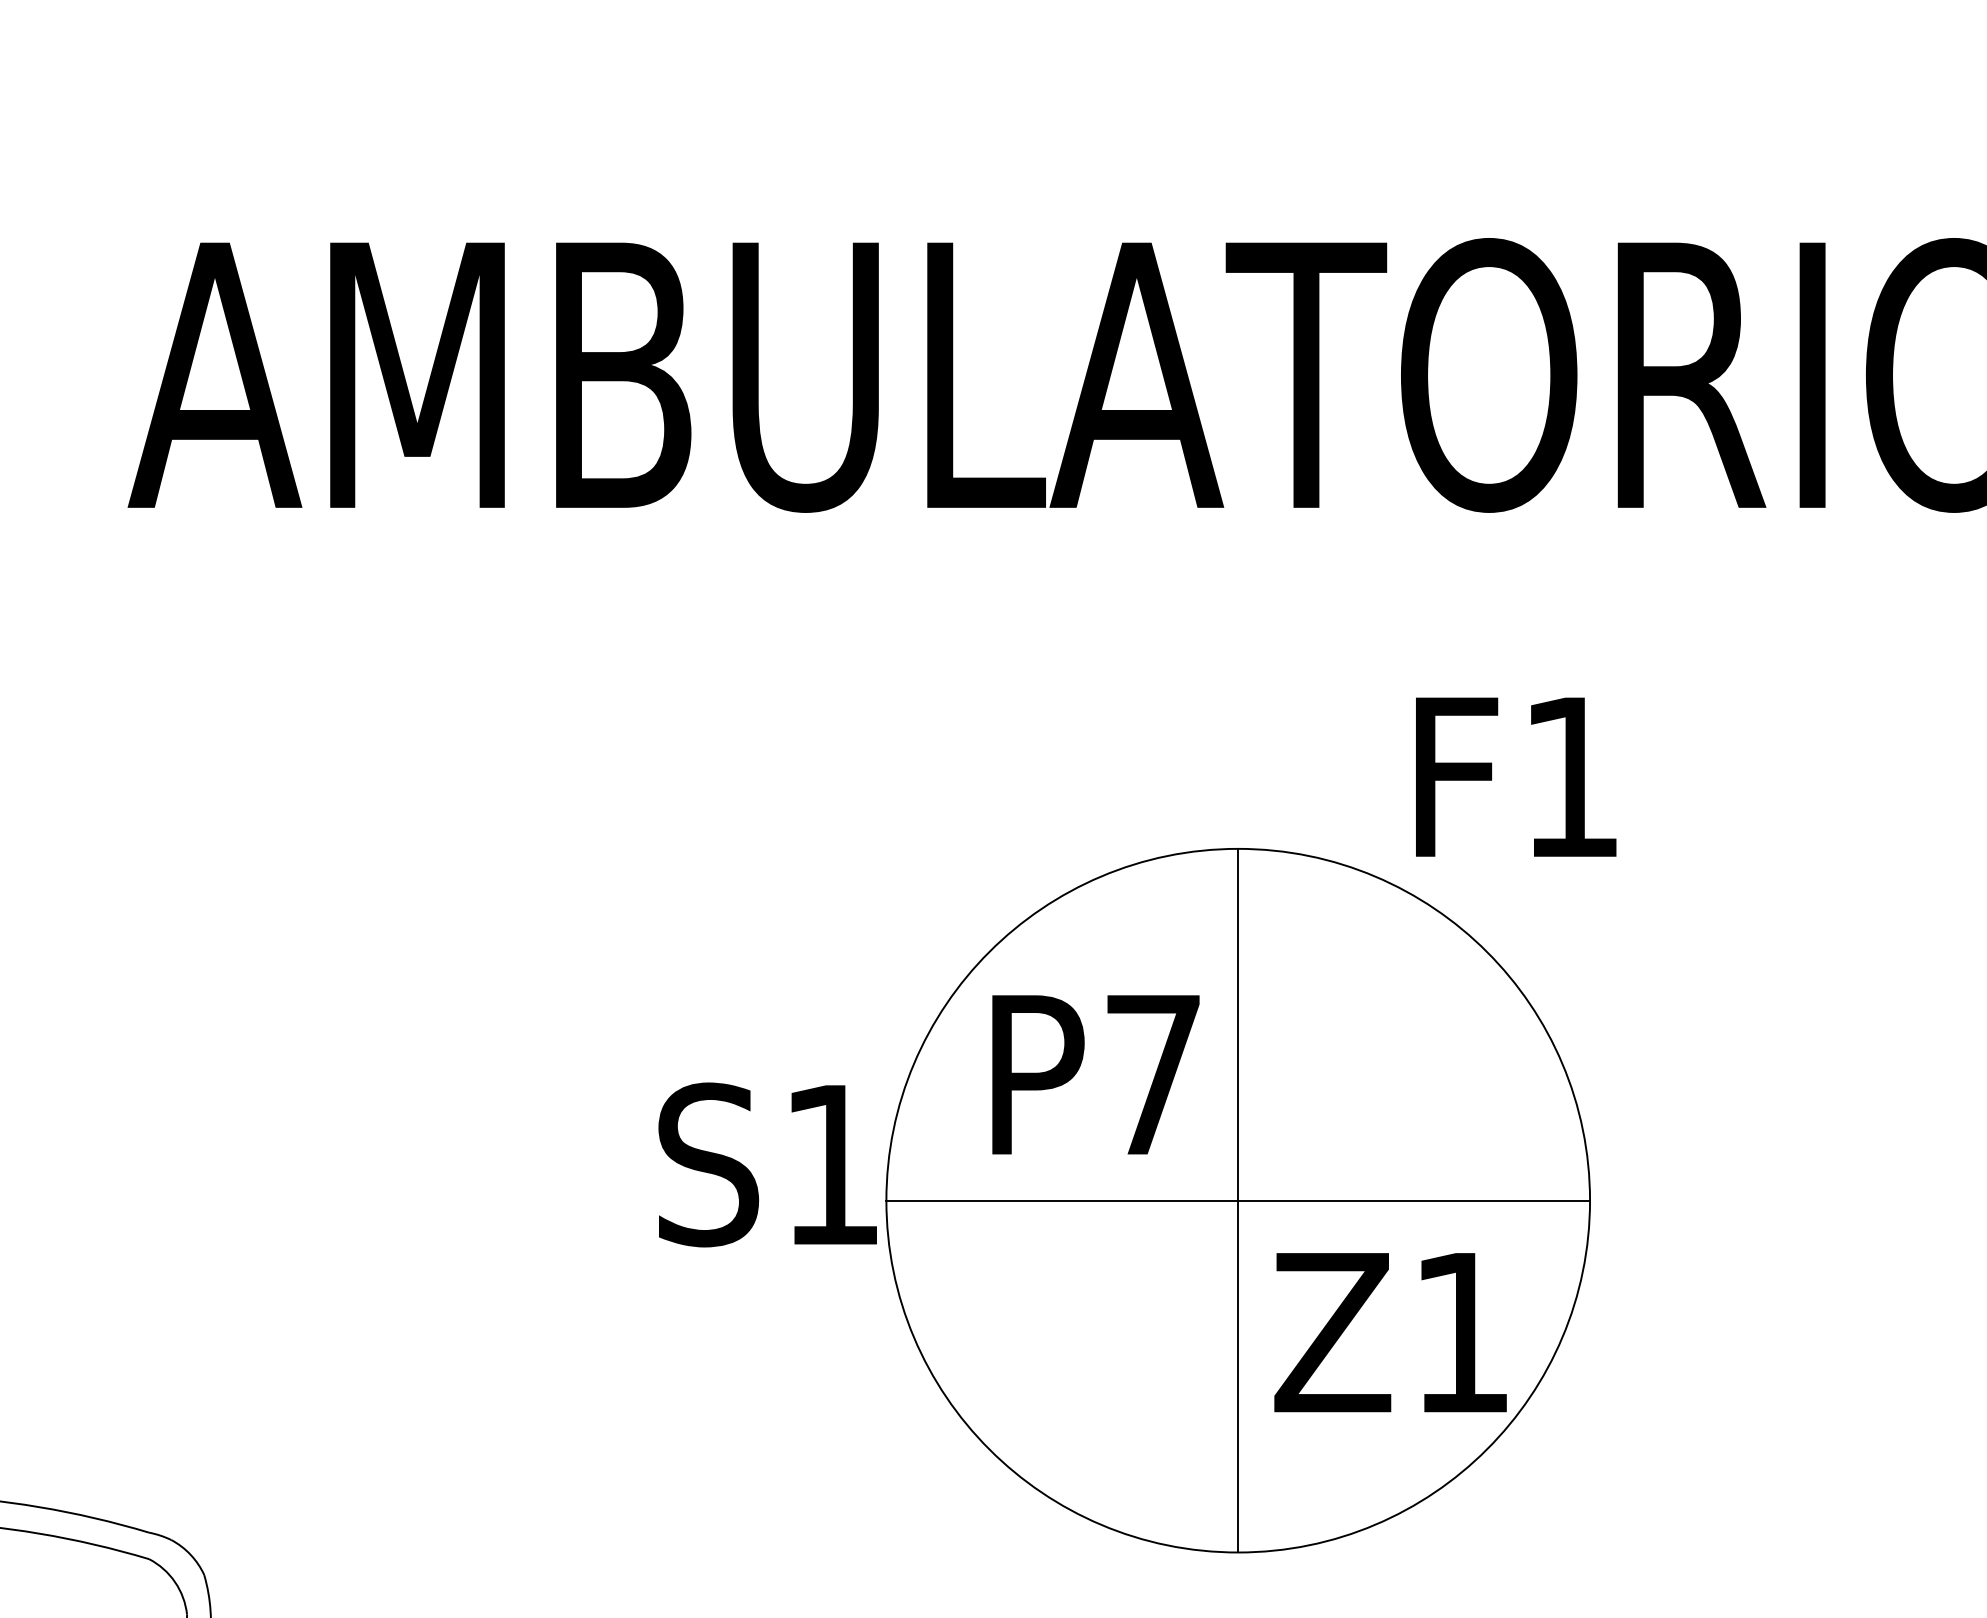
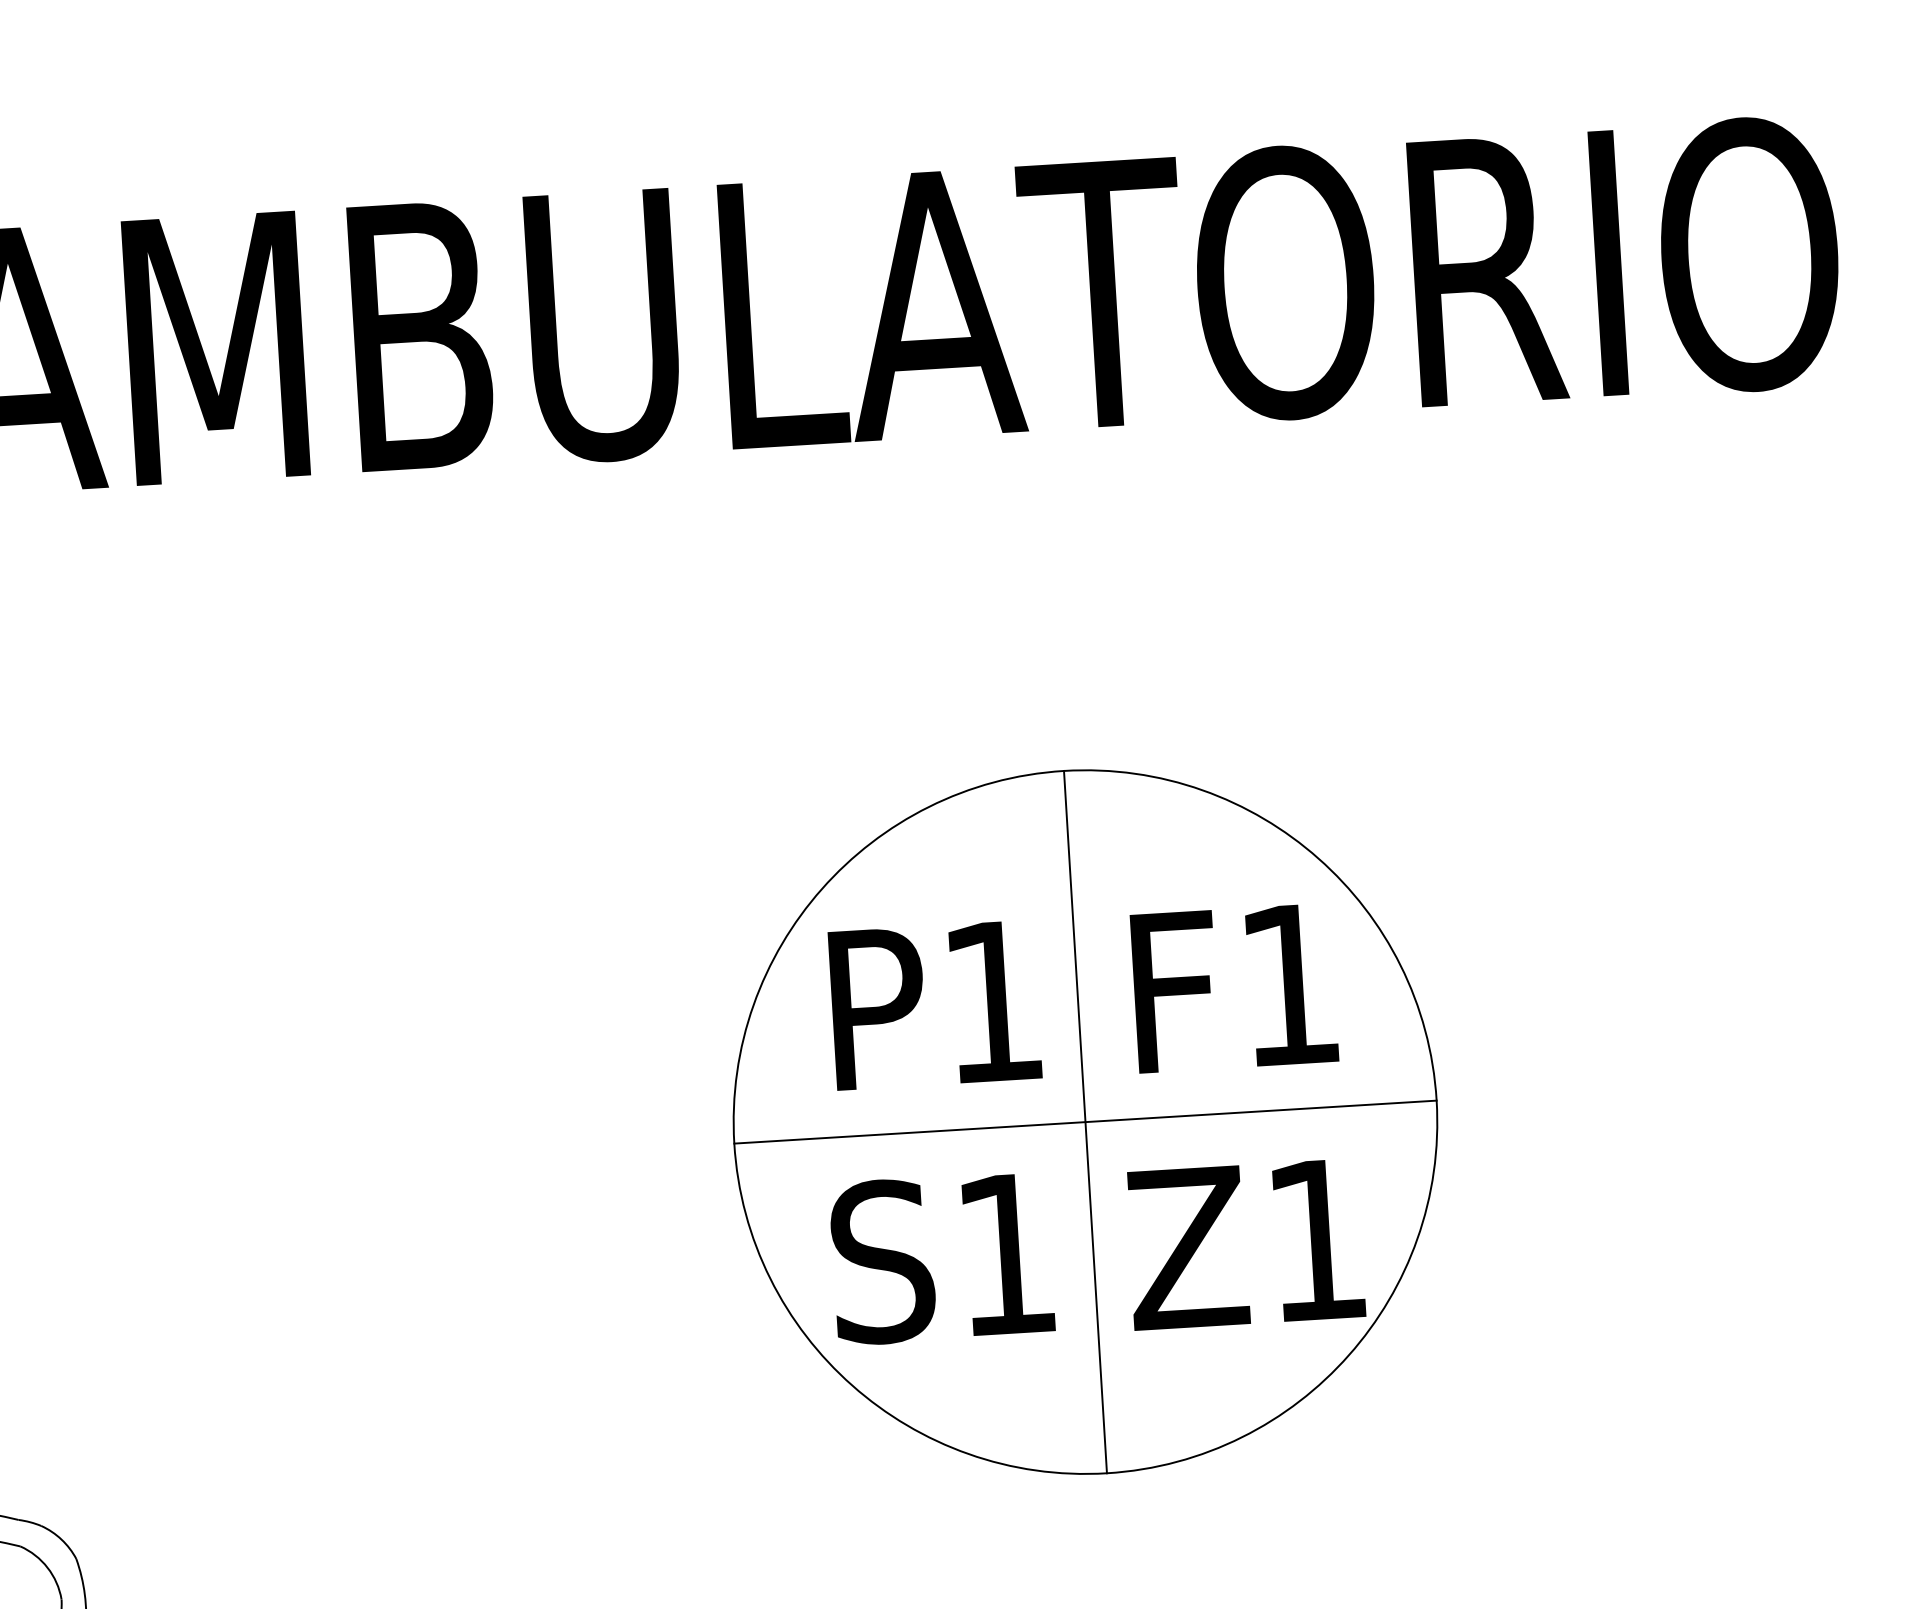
text: (1516, 776) -> (1234, 987), moved
text: (1153, 1074) -> (993, 1001), P7 -> P1
text: (767, 1164) -> (941, 1257), moved

